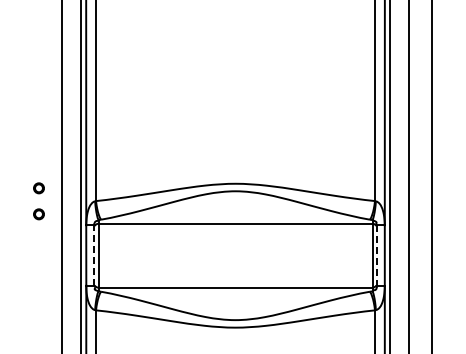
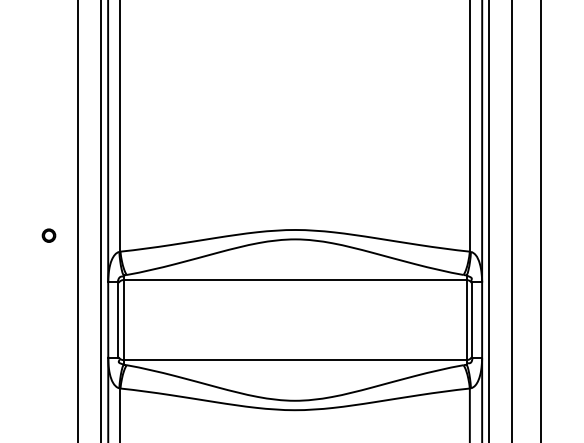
part: (38, 214) -> (48, 268), removed
line: (94, 255) -> (118, 319), dashed -> solid
line: (377, 256) -> (472, 321), dashed -> solid

